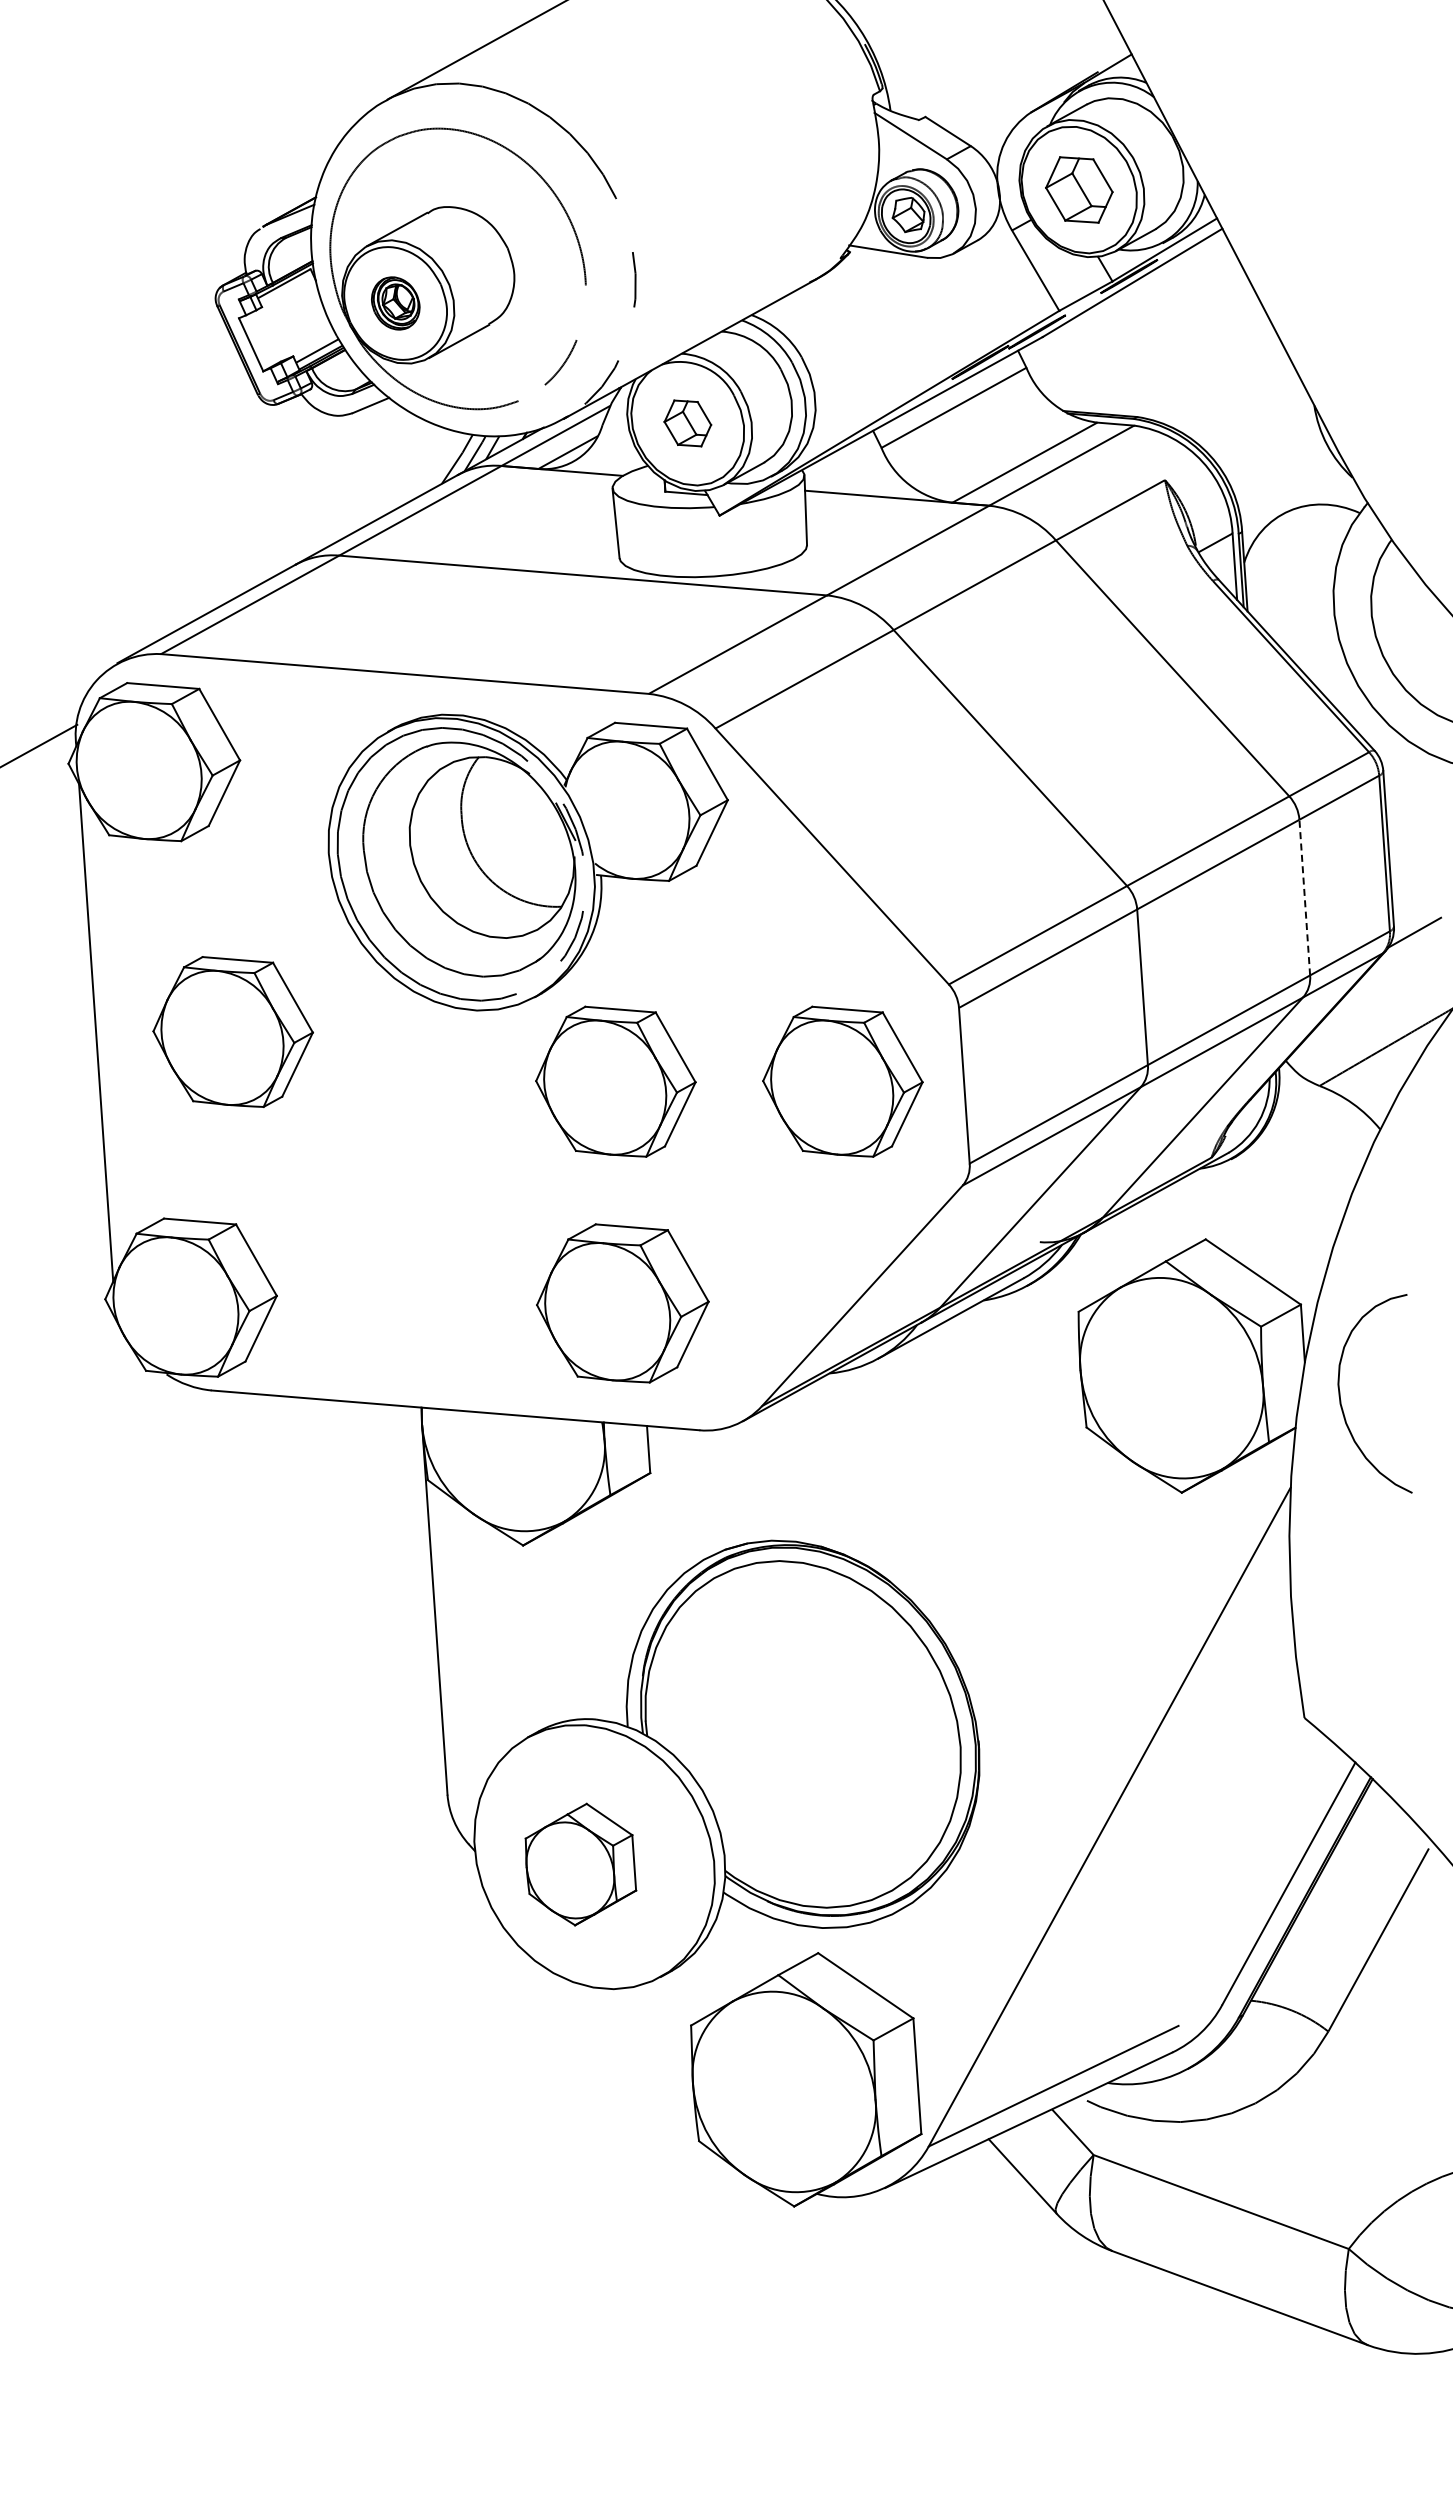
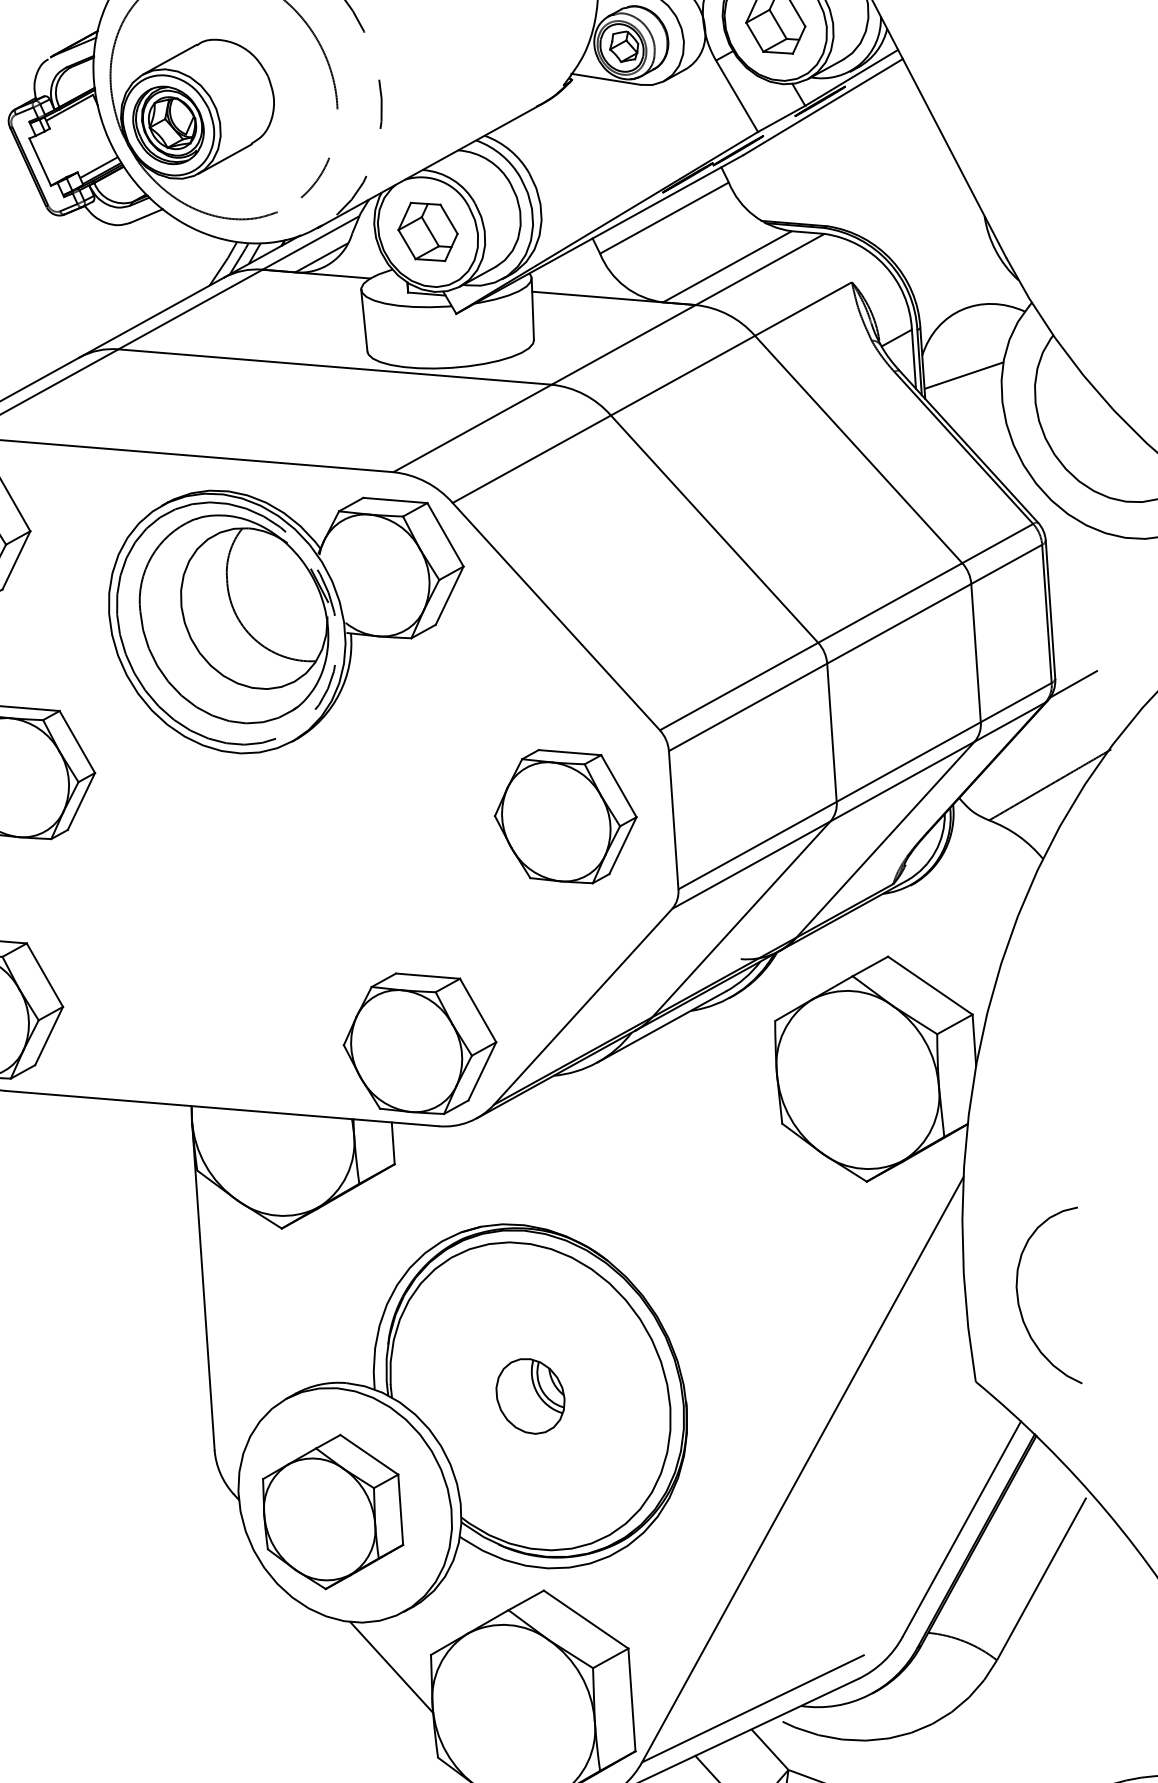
part: (395, 303) -> (168, 125), size x1.67
part: (687, 423) -> (427, 232), size x1.43
line: (1290, 585) -> (963, 375), added
line: (1304, 897) -> (975, 653), dashed -> solid
part: (615, 1081) -> (363, 816), removed
part: (622, 1303) -> (419, 1043), moved
curve: (1341, 1400) -> (1019, 1301), moved
part: (802, 1734) -> (529, 1396), added
part: (580, 1864) -> (332, 1511), size x1.43
line: (646, 2039) -> (391, 1667), added

